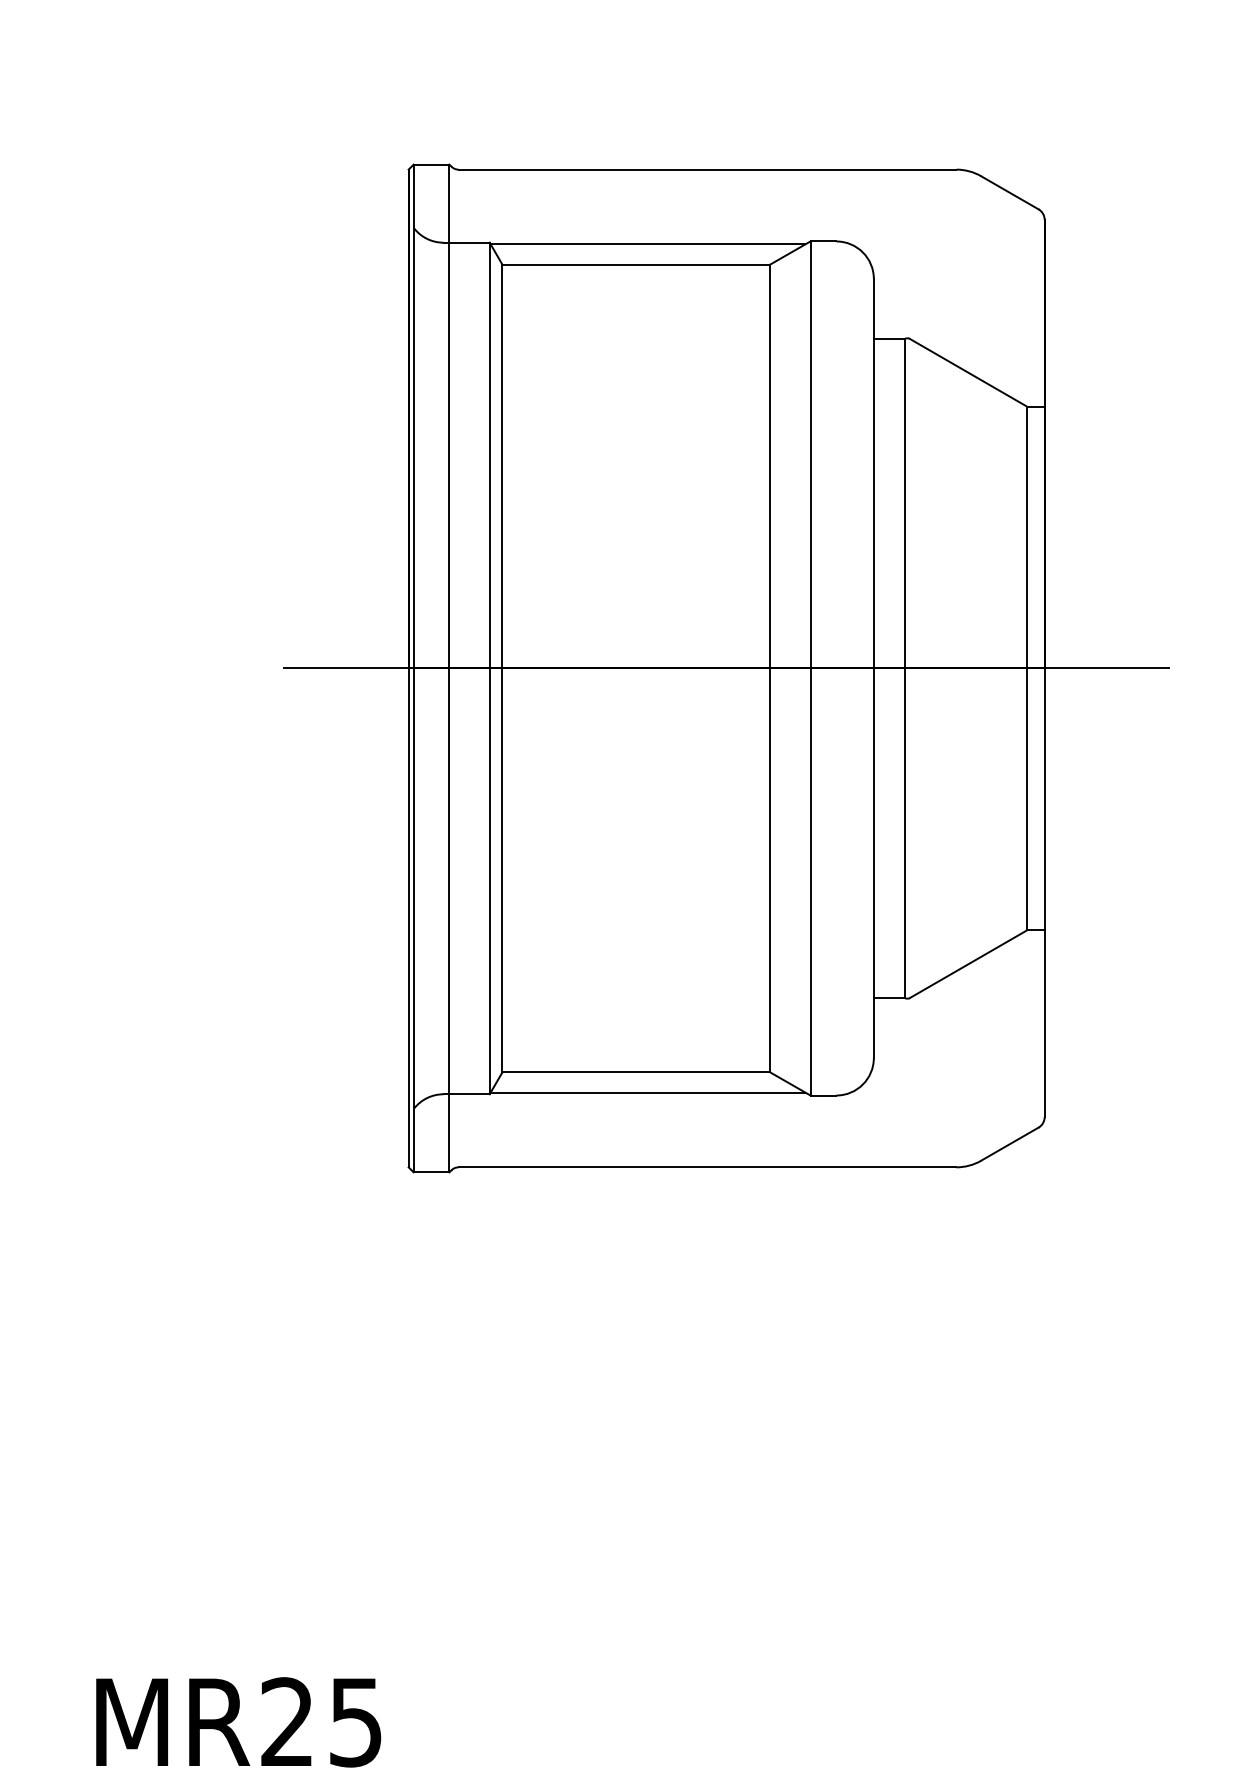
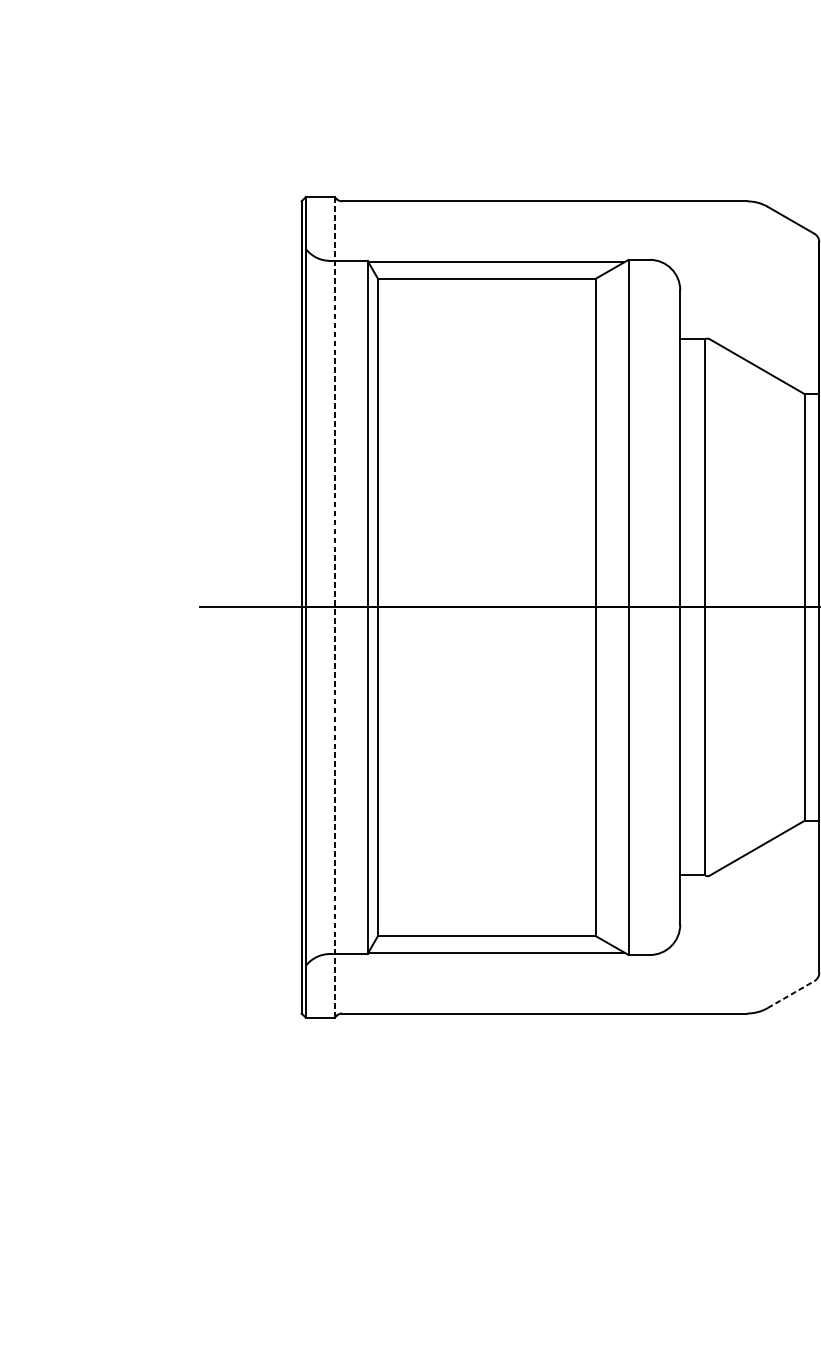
line: (449, 668) -> (334, 607), solid -> dashed
line: (1009, 1144) -> (790, 994), solid -> dashed

